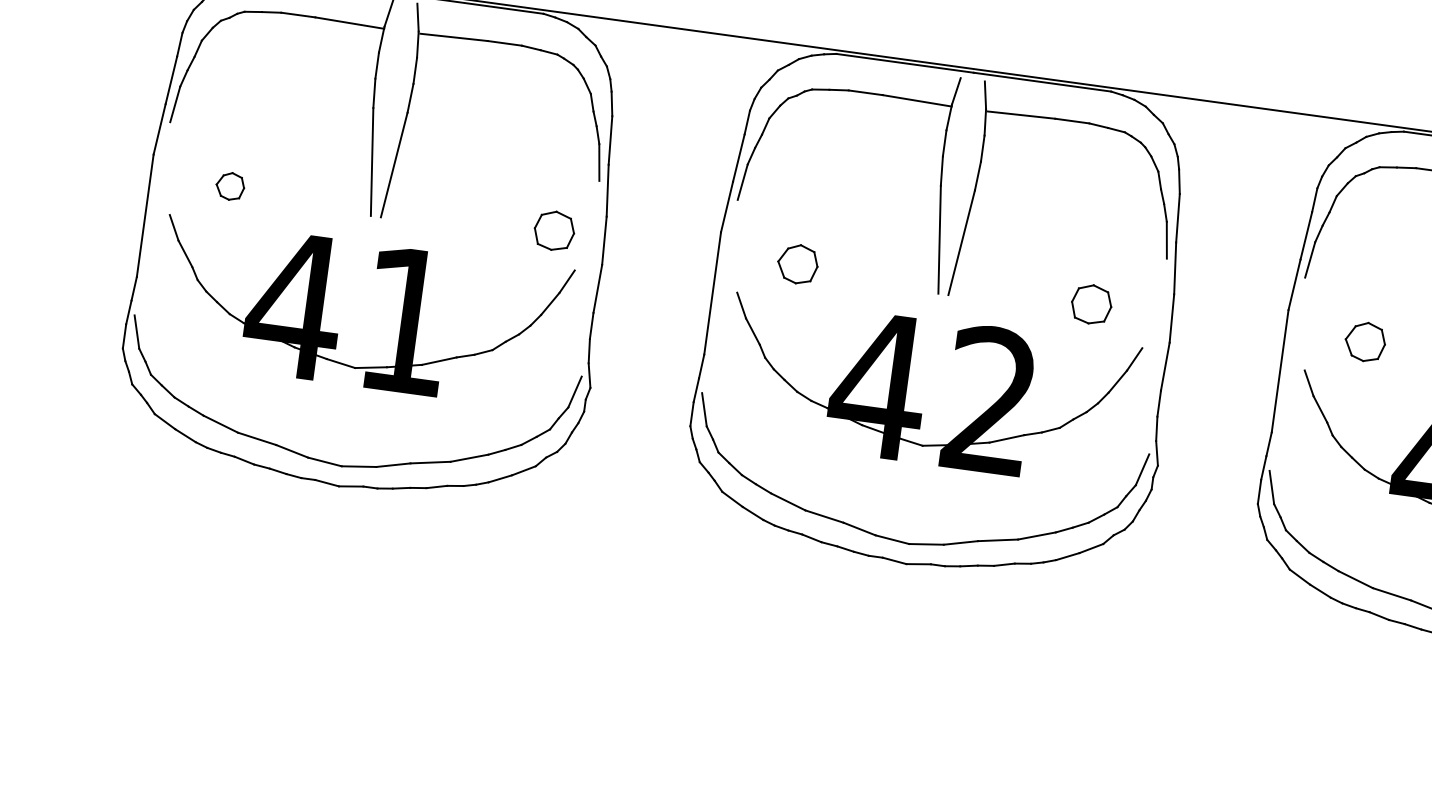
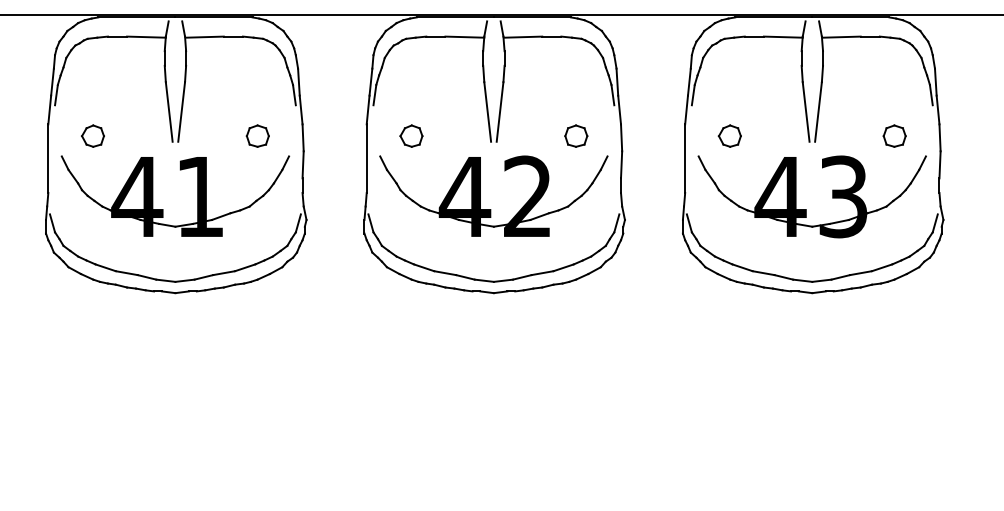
part: (229, 185) -> (92, 135), size x1.43
part: (553, 229) -> (257, 135), moved

